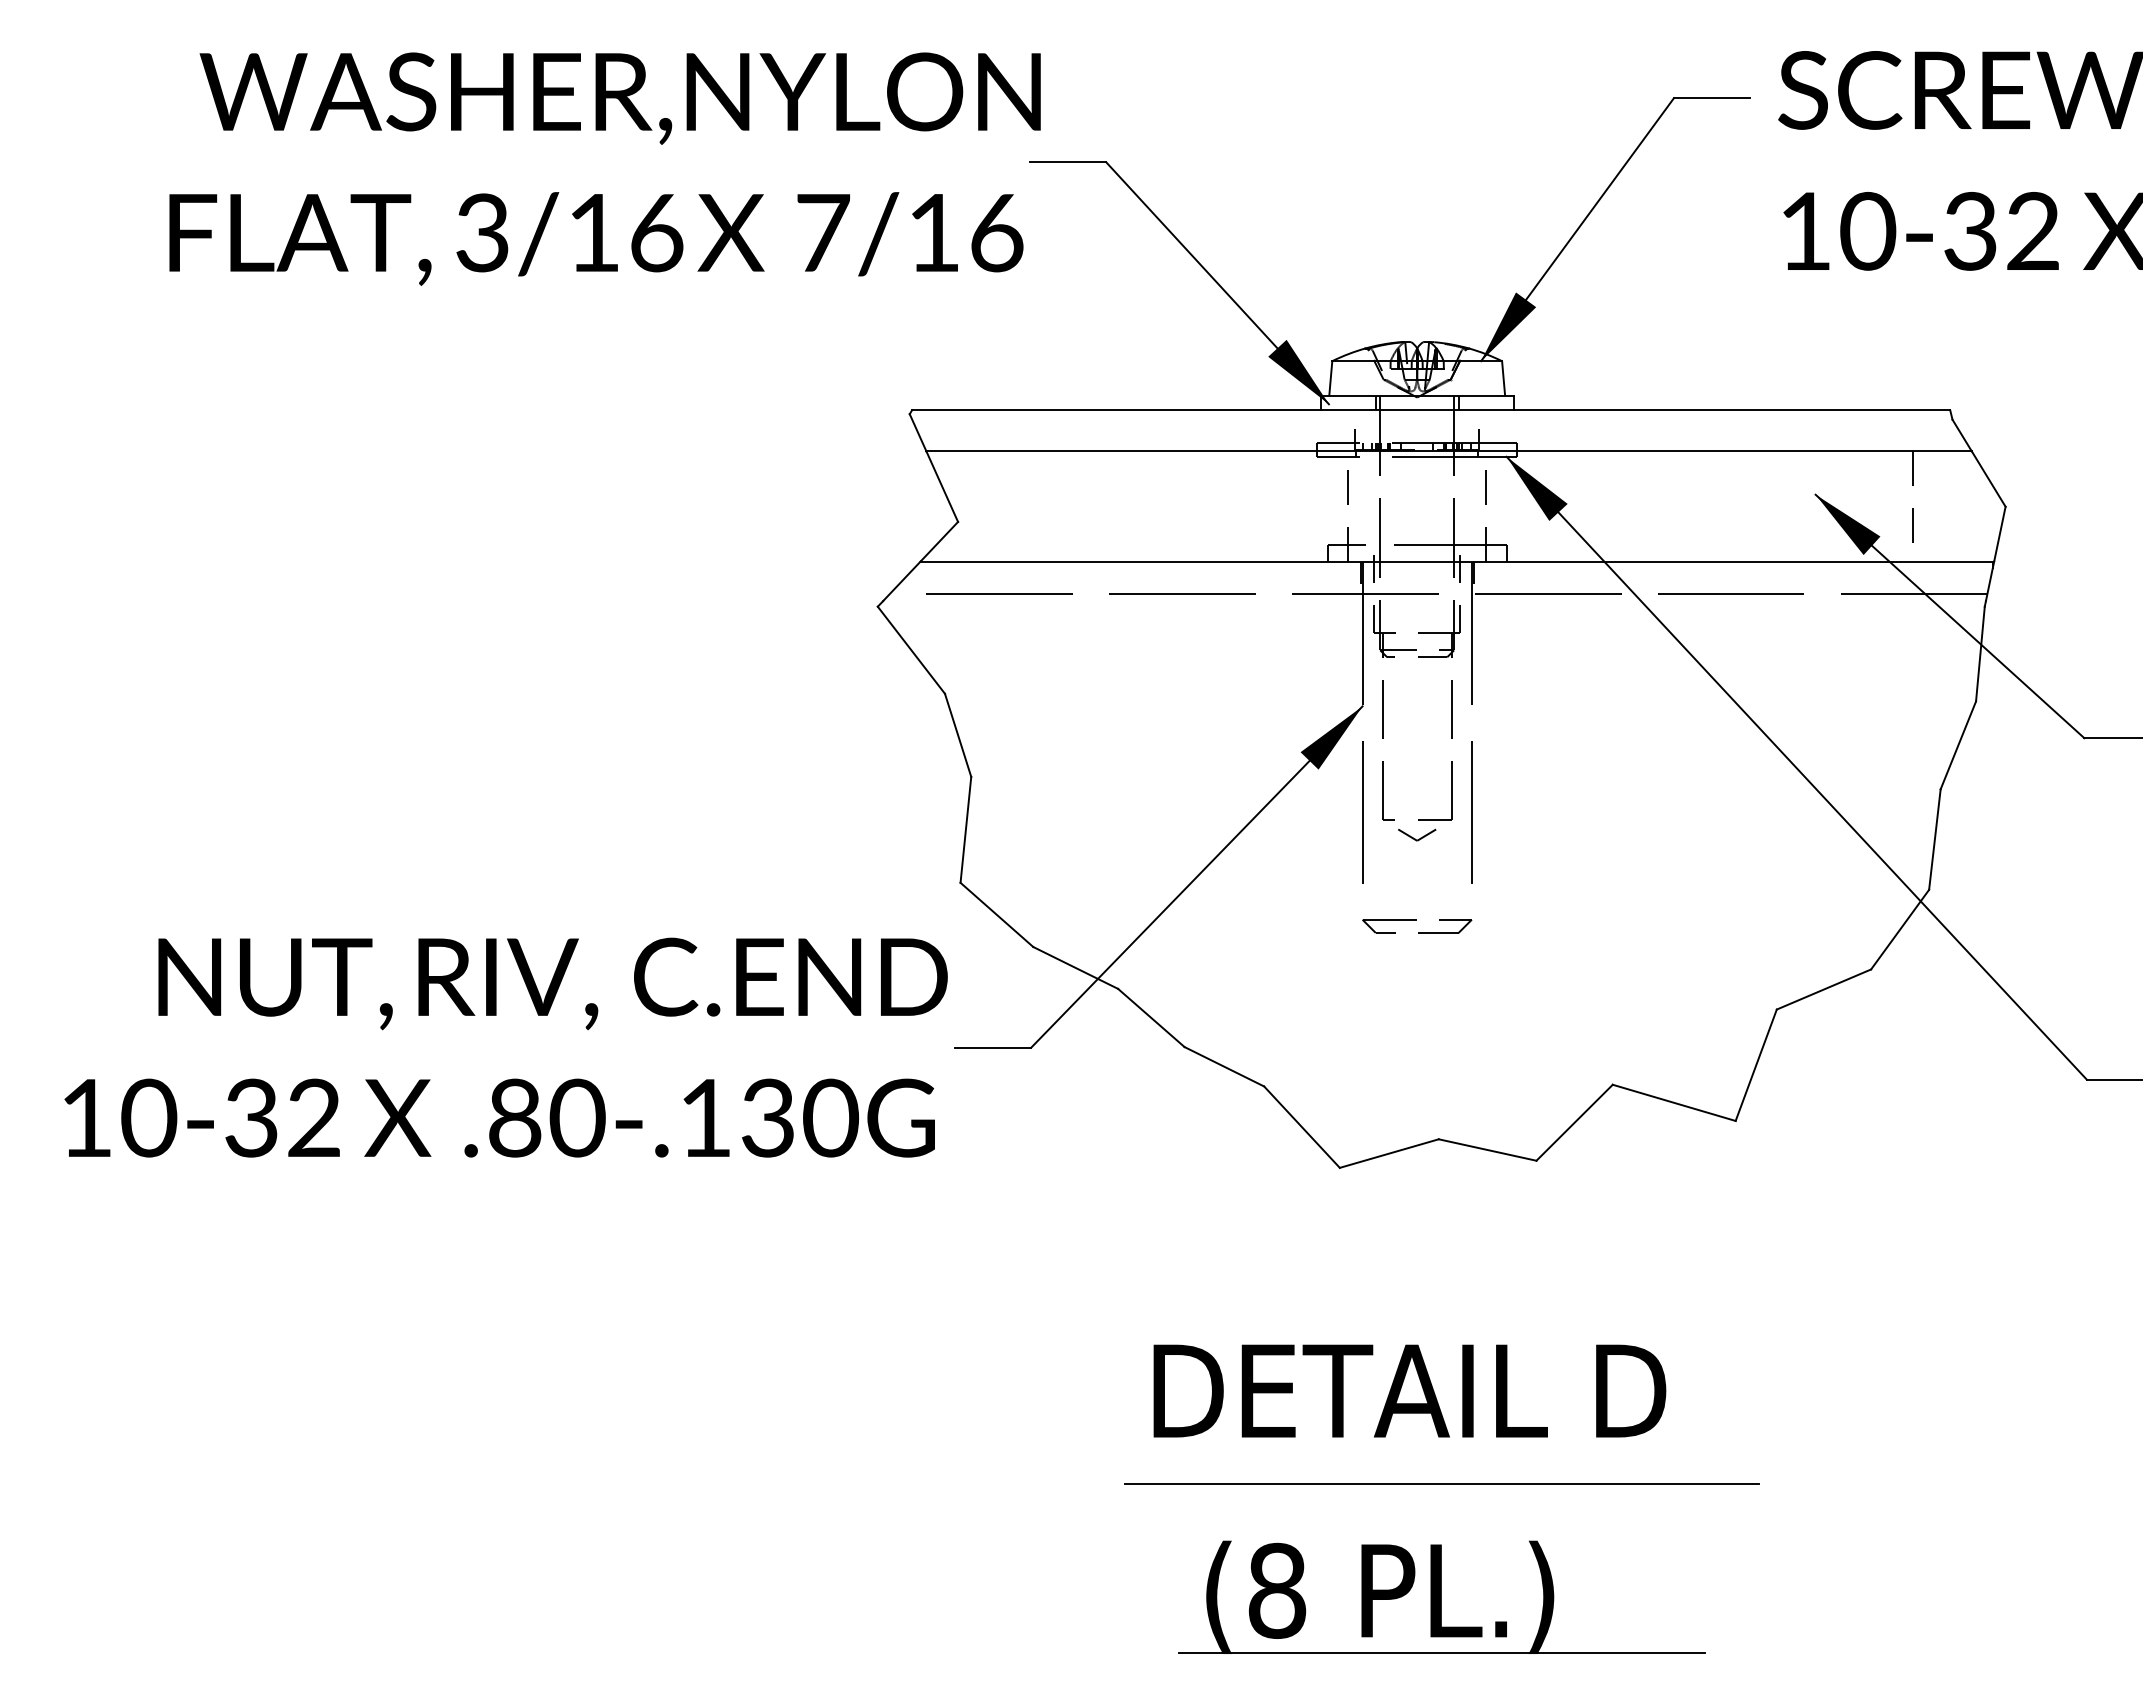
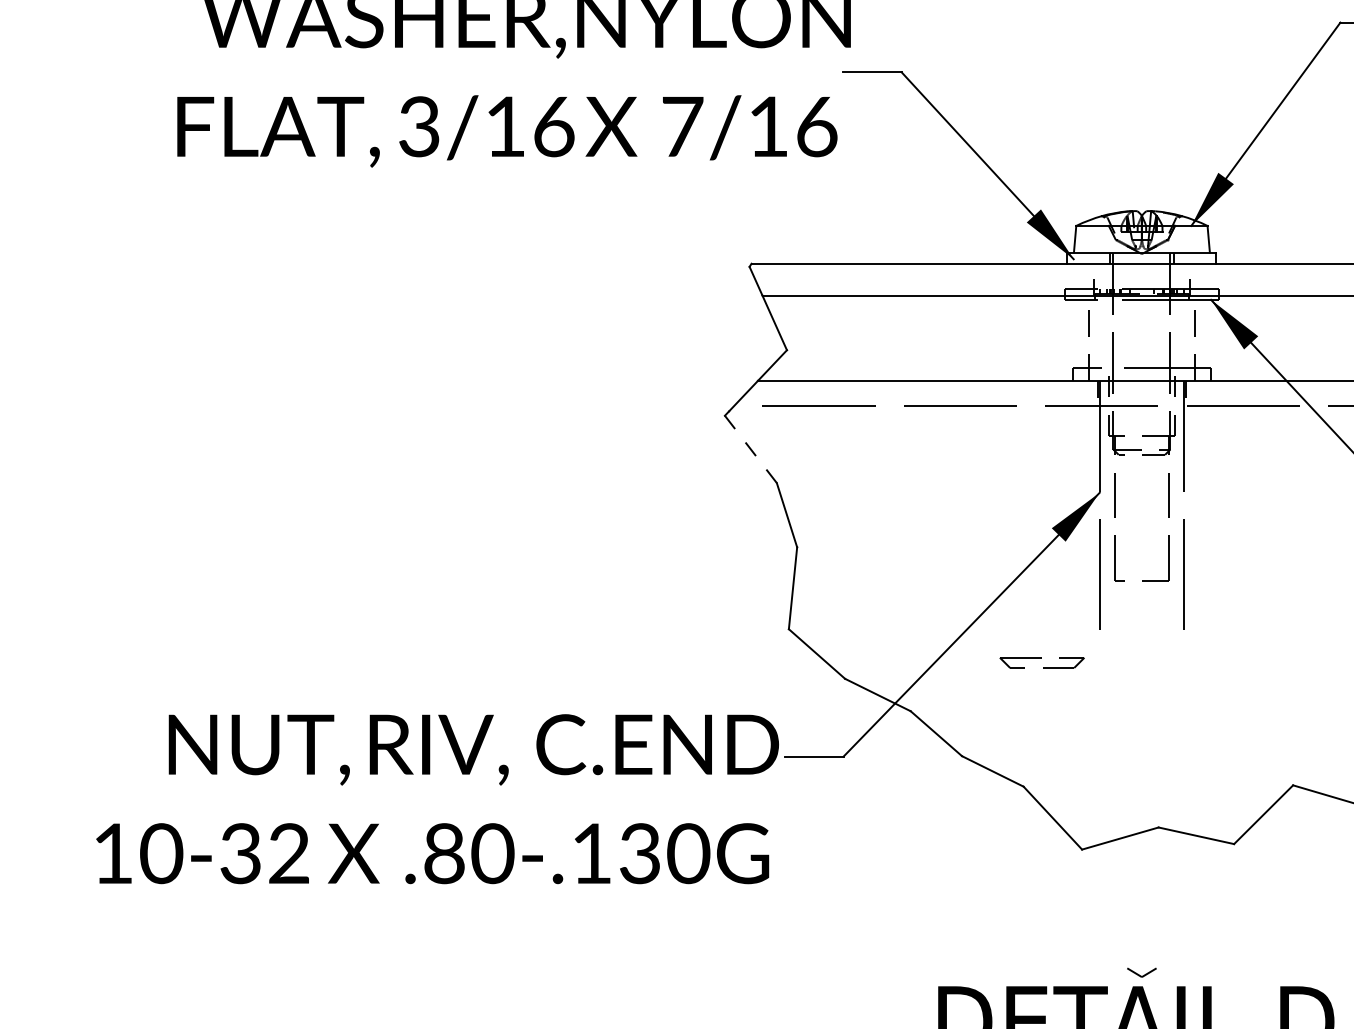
line: (911, 650) -> (750, 449), solid -> dashed
part: (1417, 834) -> (1142, 972), moved
part: (1416, 920) -> (1041, 658), moved
text: (505, 1047) -> (437, 799), moved

